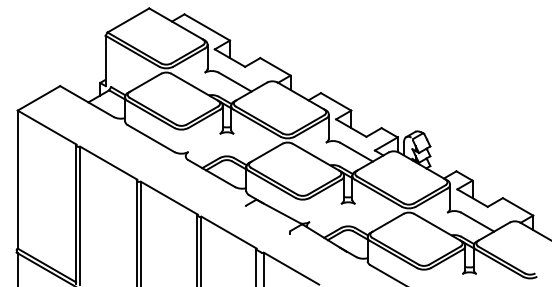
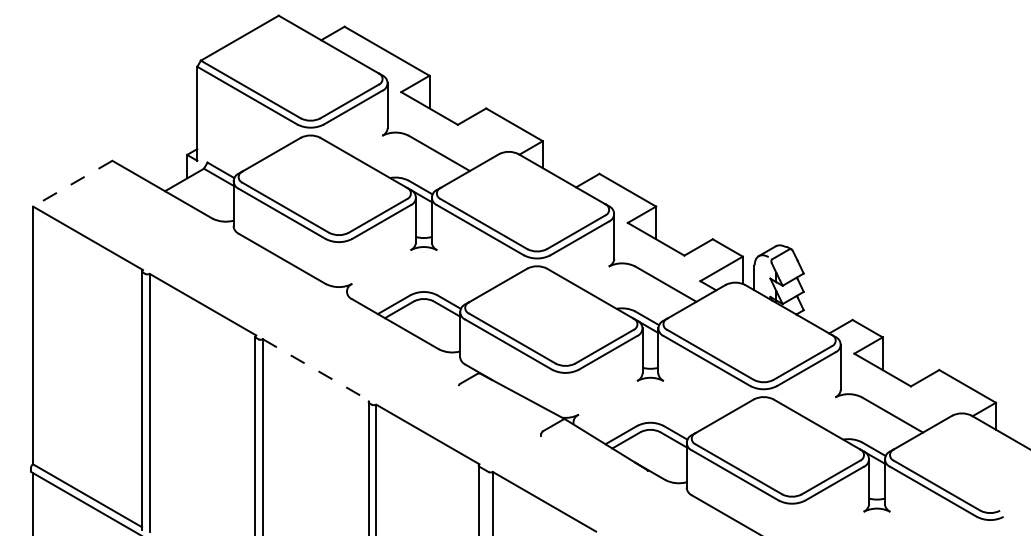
line: (38, 98) -> (71, 183), solid -> dashed
line: (169, 198) -> (316, 370), solid -> dashed

